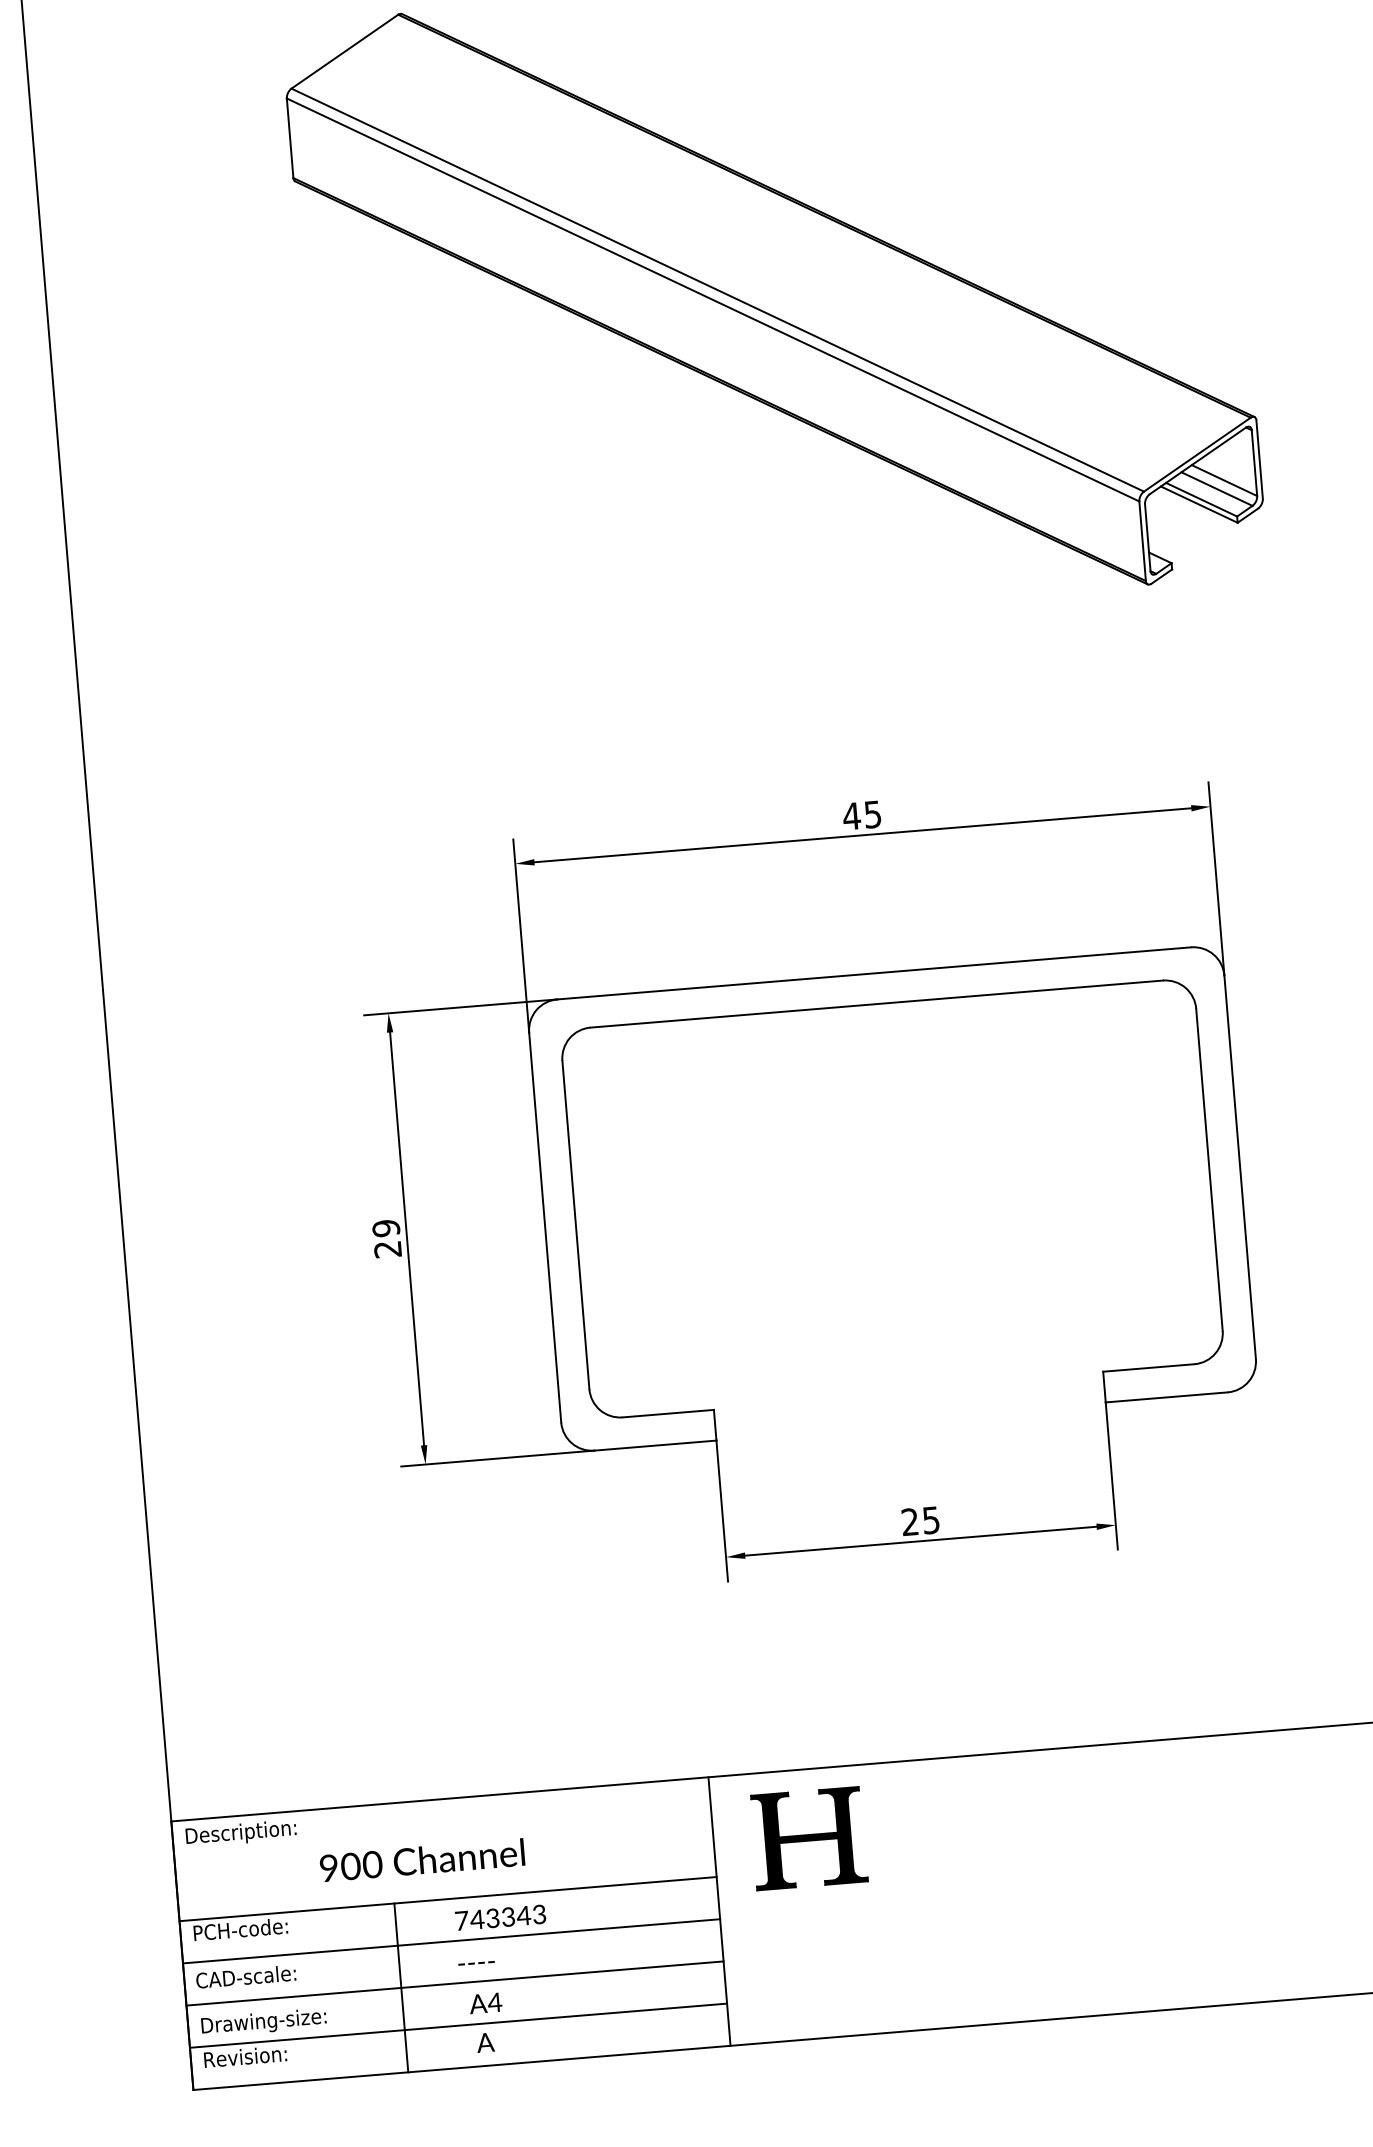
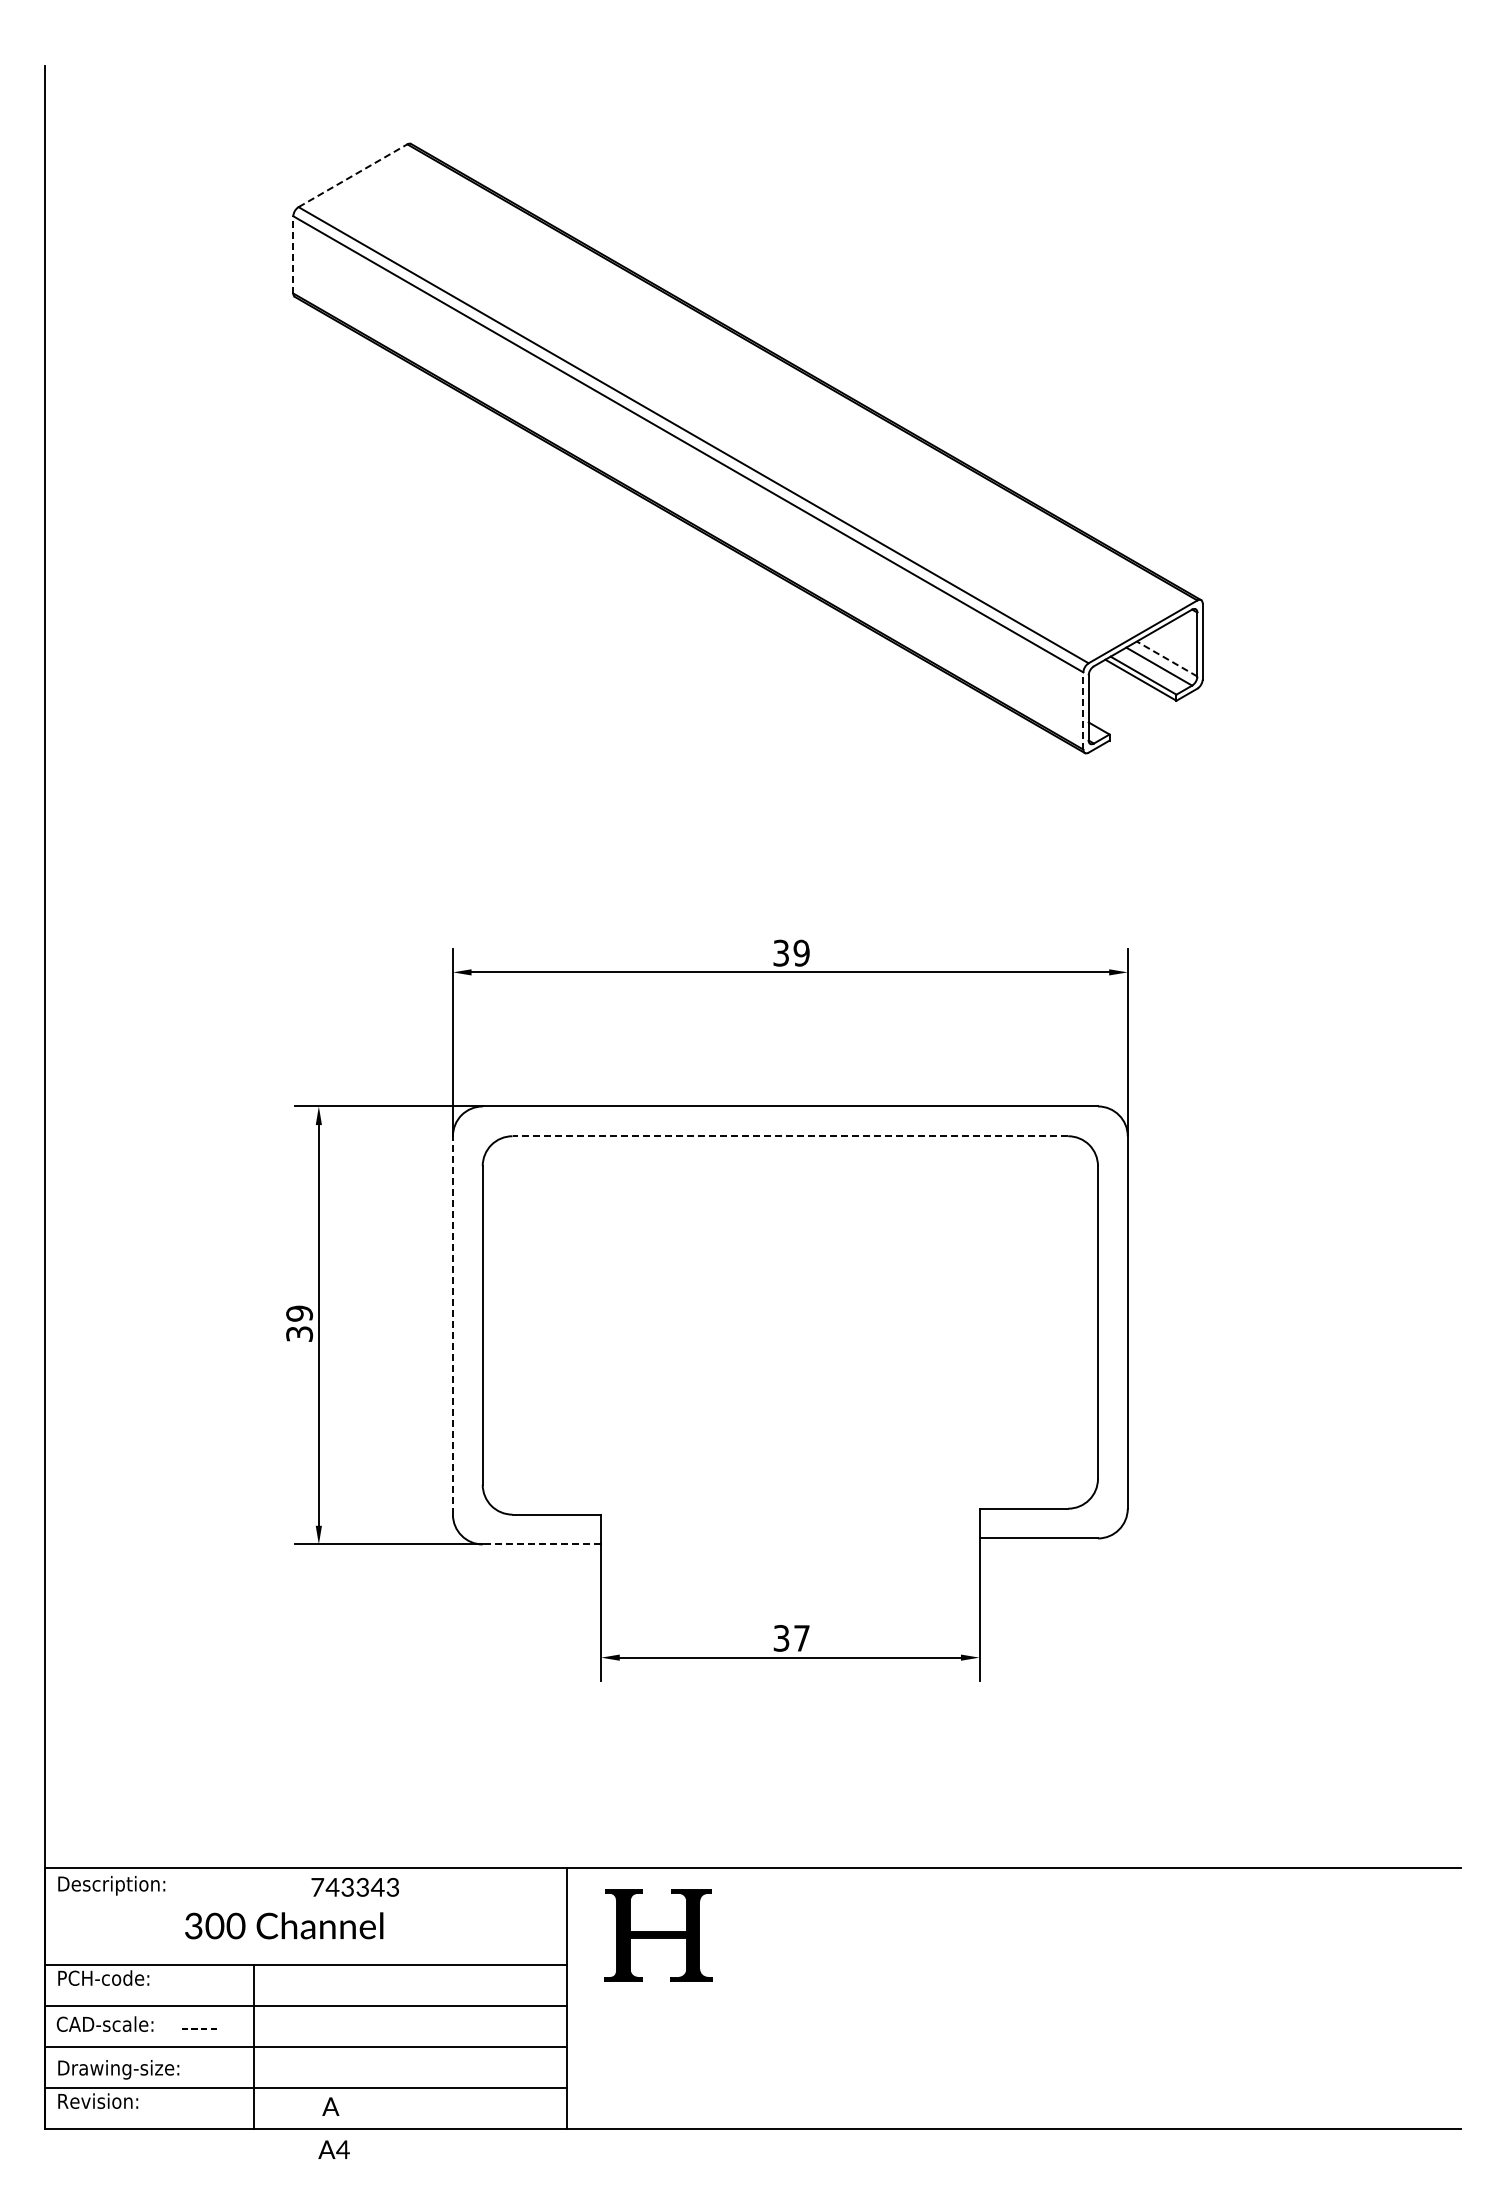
line: (344, 51) -> (352, 175), solid -> dashed
line: (290, 137) -> (293, 254), solid -> dashed
line: (1224, 481) -> (1167, 659), solid -> dashed
line: (1142, 541) -> (1083, 711), solid -> dashed
text: (861, 814) -> (790, 952), 45 -> 39
line: (876, 1004) -> (790, 1136), solid -> dashed
line: (544, 1226) -> (452, 1324), solid -> dashed
text: (387, 1248) -> (299, 1333), 29 -> 39
line: (654, 1445) -> (541, 1544), solid -> dashed
text: (920, 1521) -> (791, 1638), 25 -> 37
text: (328, 1868) -> (193, 1926), 900 -> 300
text: (499, 1917) -> (354, 1887), moved
text: (476, 1962) -> (199, 2028), moved
text: (485, 2003) -> (333, 2149), moved

